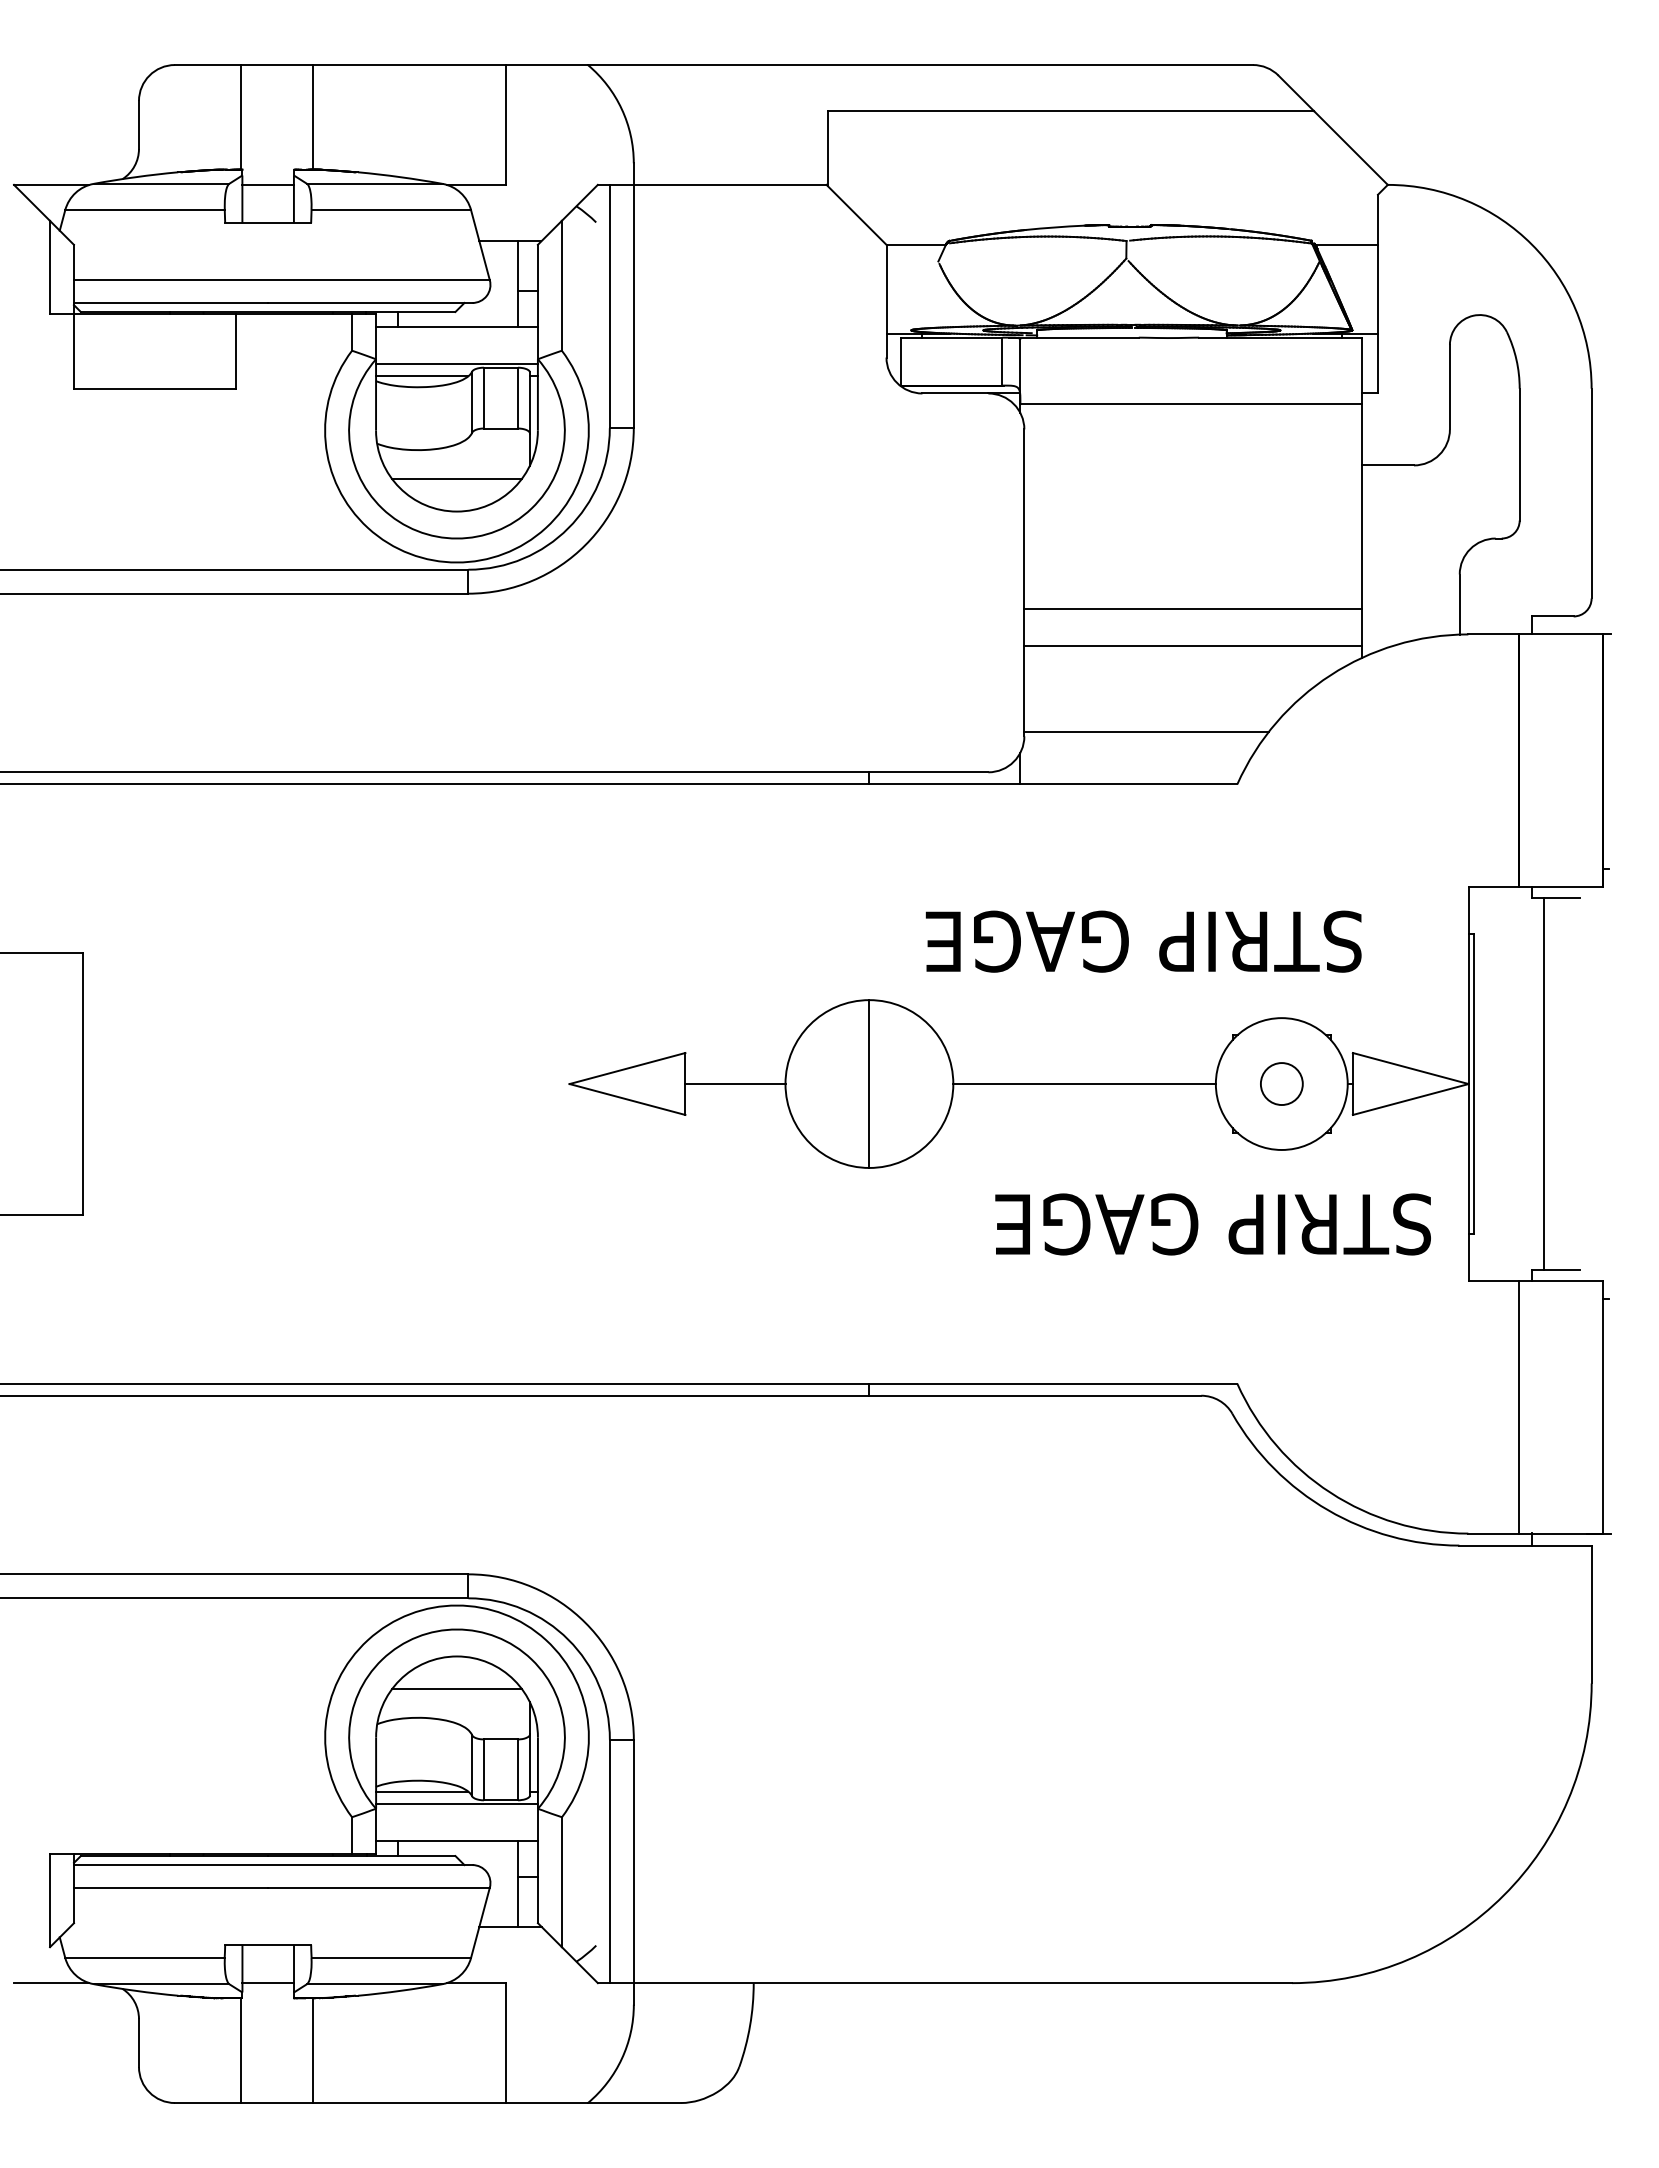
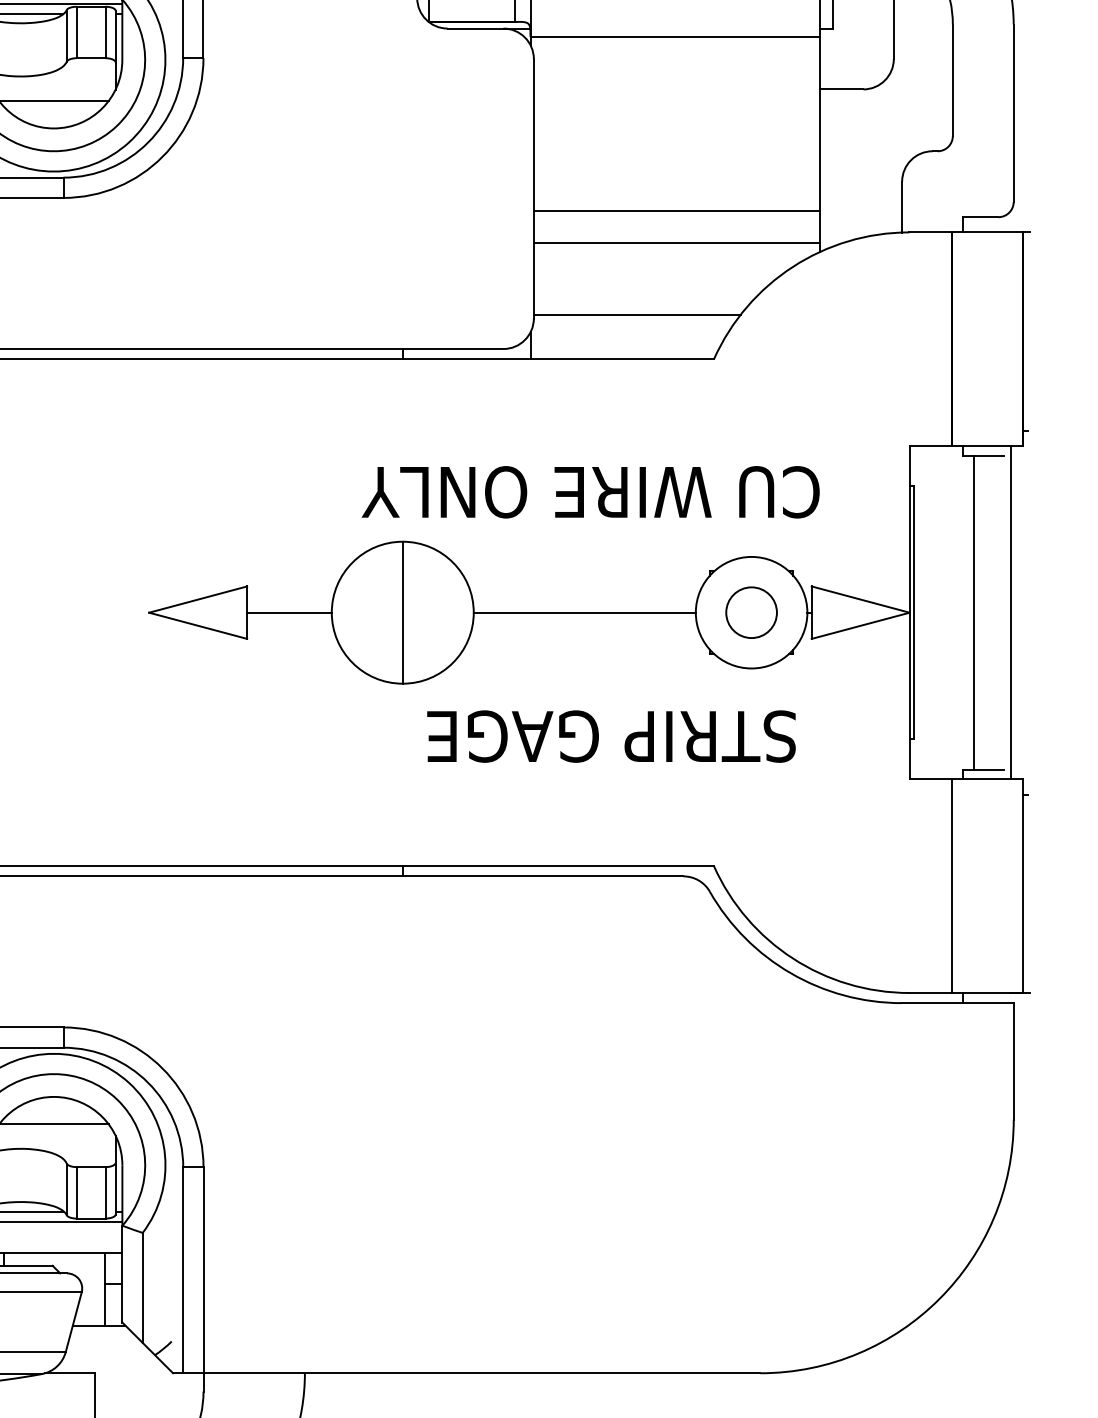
text: (1091, 941) -> (590, 492), STRIP GAGE -> CU WIRE ONLY
circle: (1281, 1083) -> (751, 612), size x1.43
line: (1588, 1083) -> (1011, 612), added
text: (1212, 1224) -> (610, 736), moved

